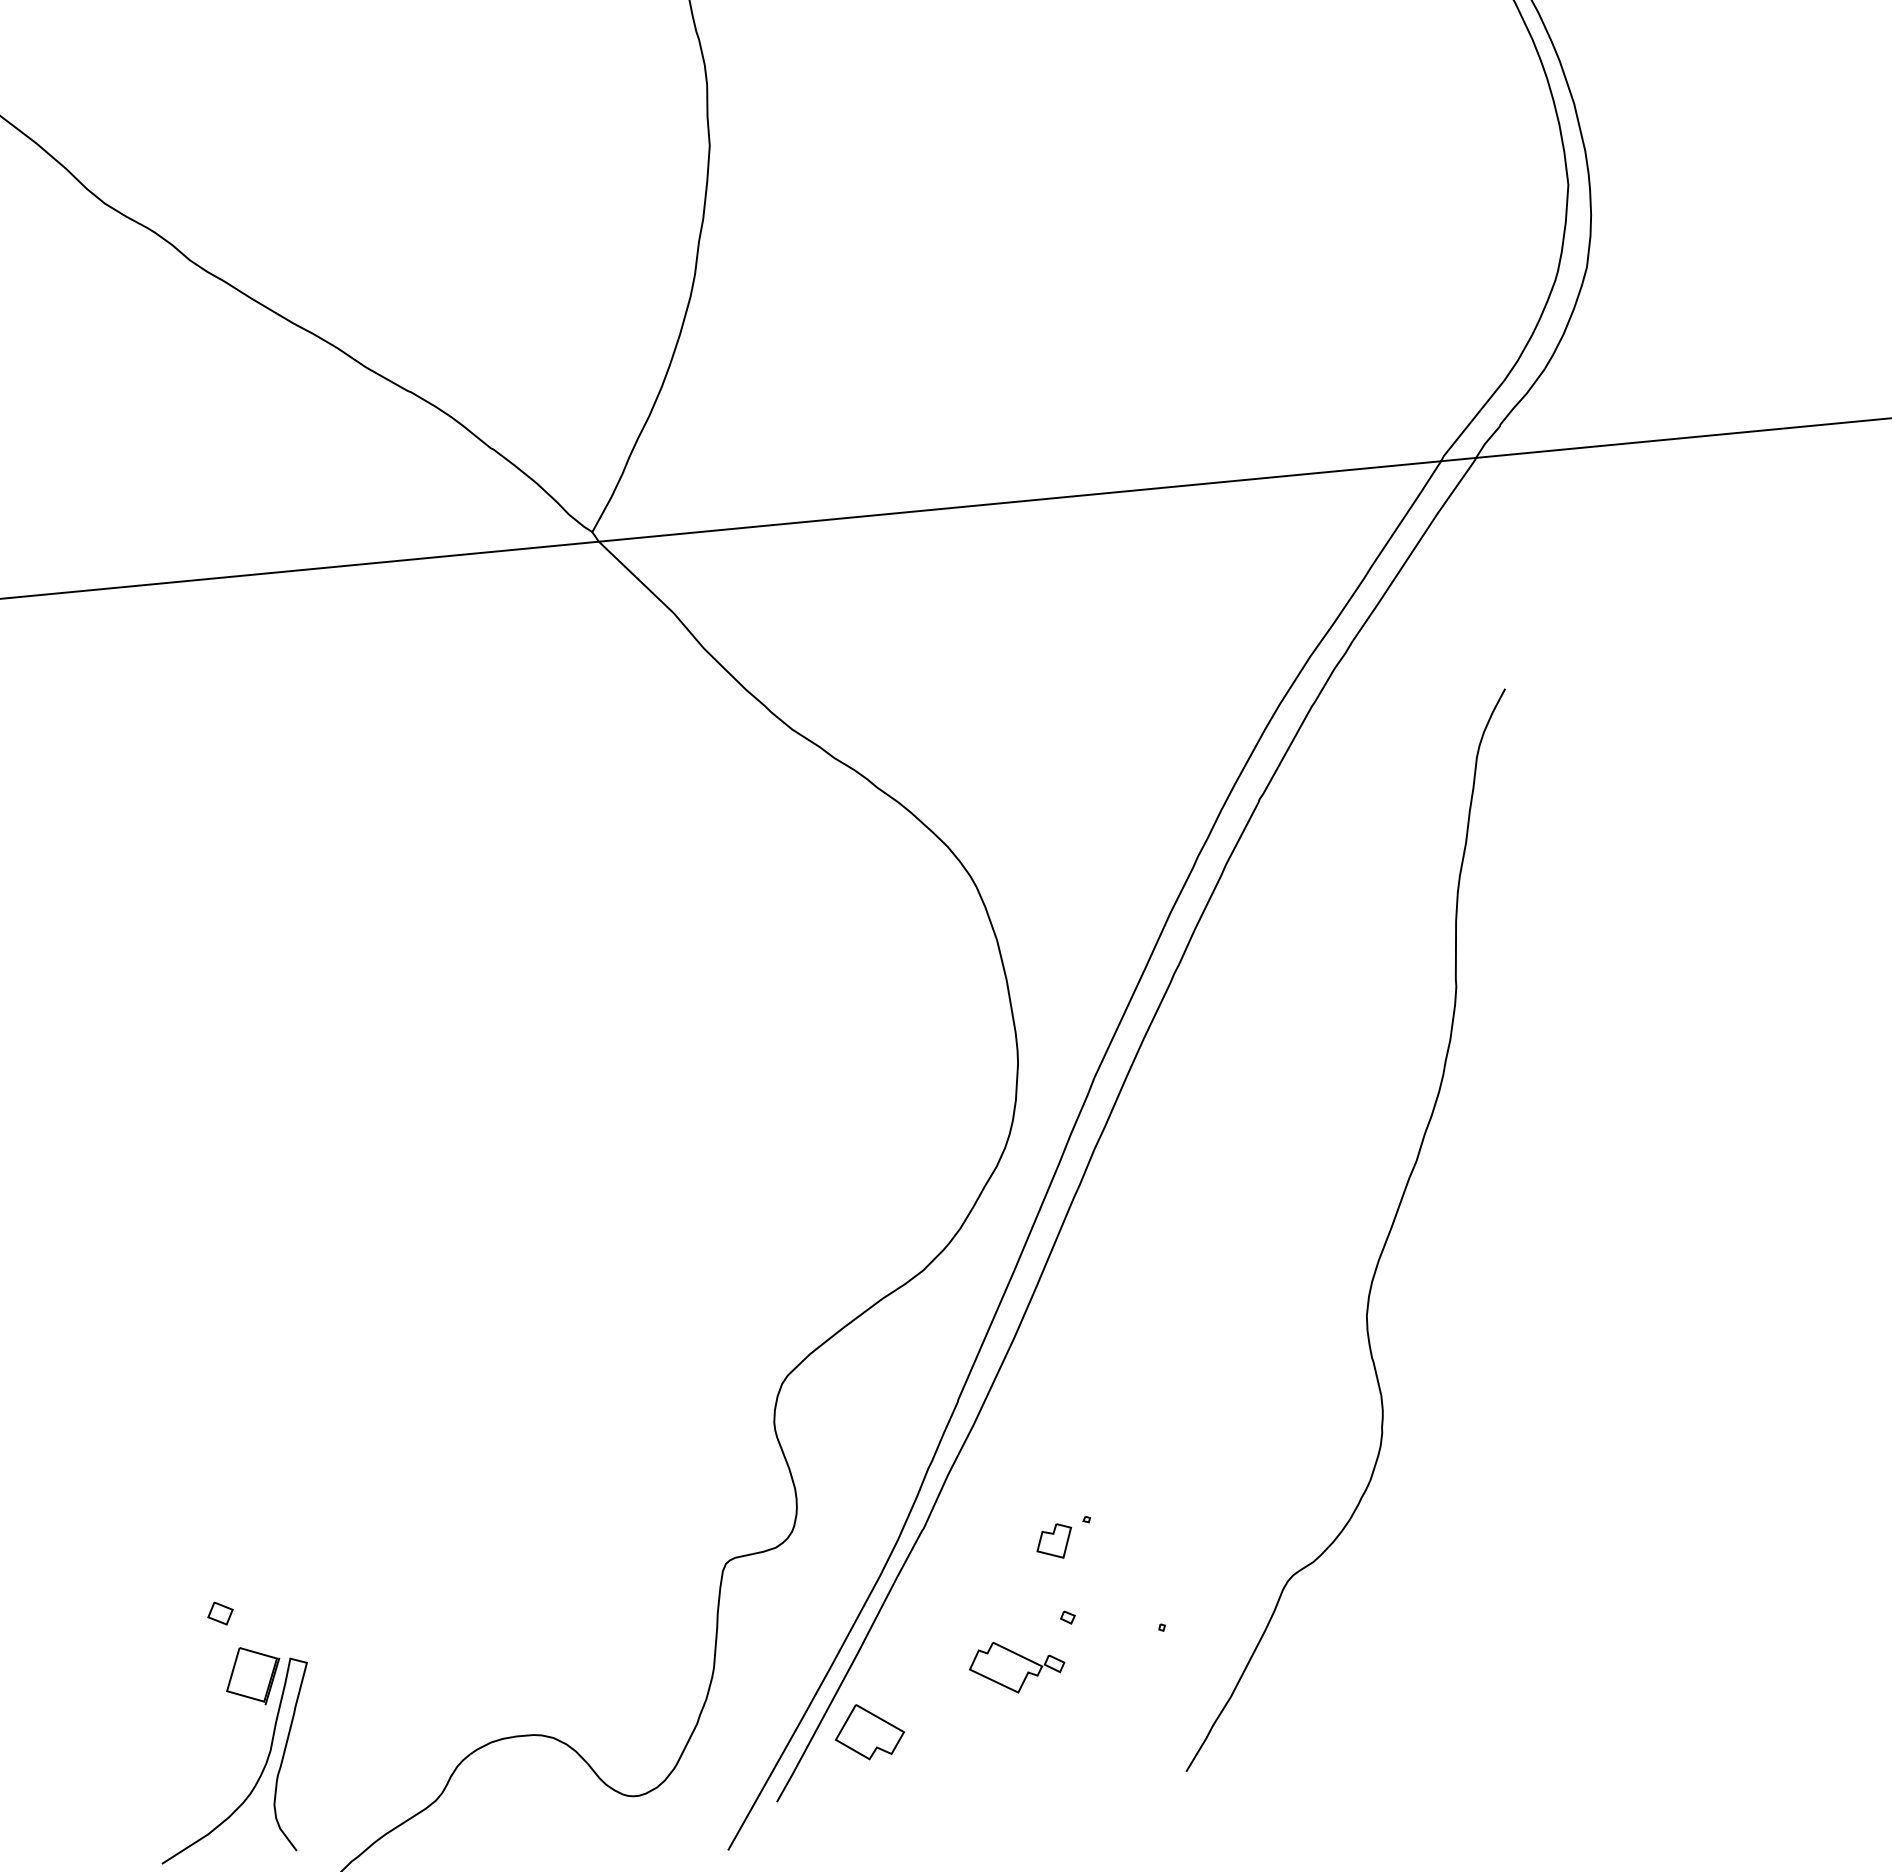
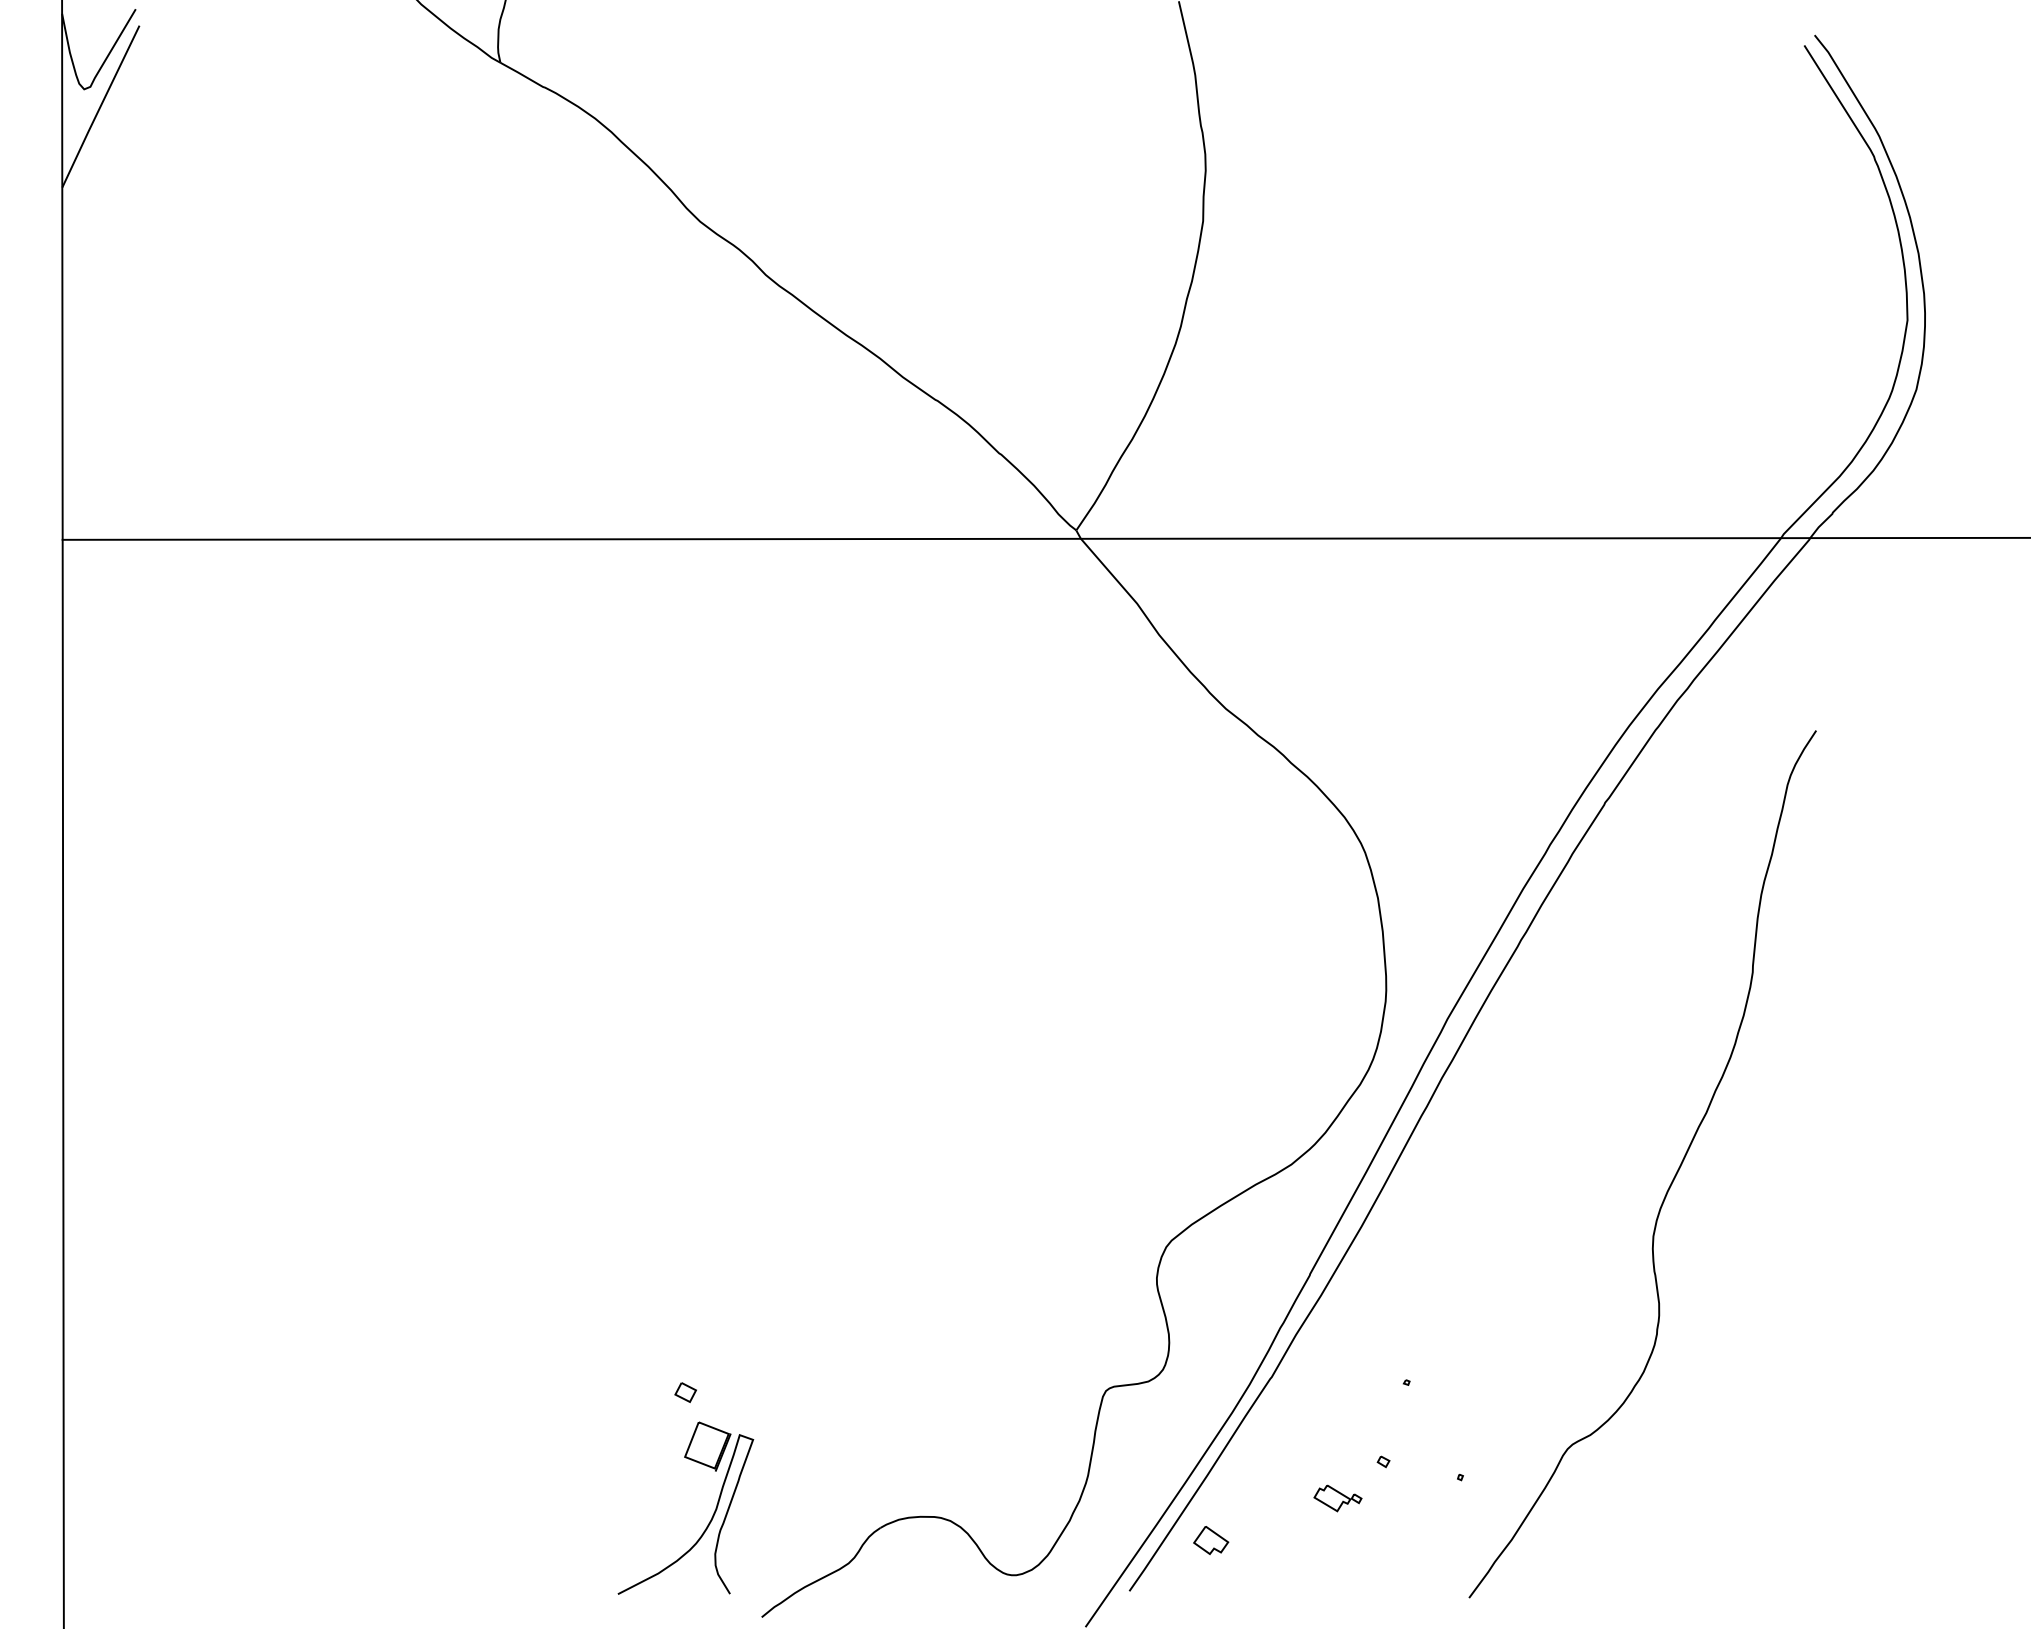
part: (1054, 1541) -> (1378, 1398), removed
part: (1016, 1666) -> (1337, 1498), size x0.6
part: (868, 1731) -> (1210, 1540), size x0.6

